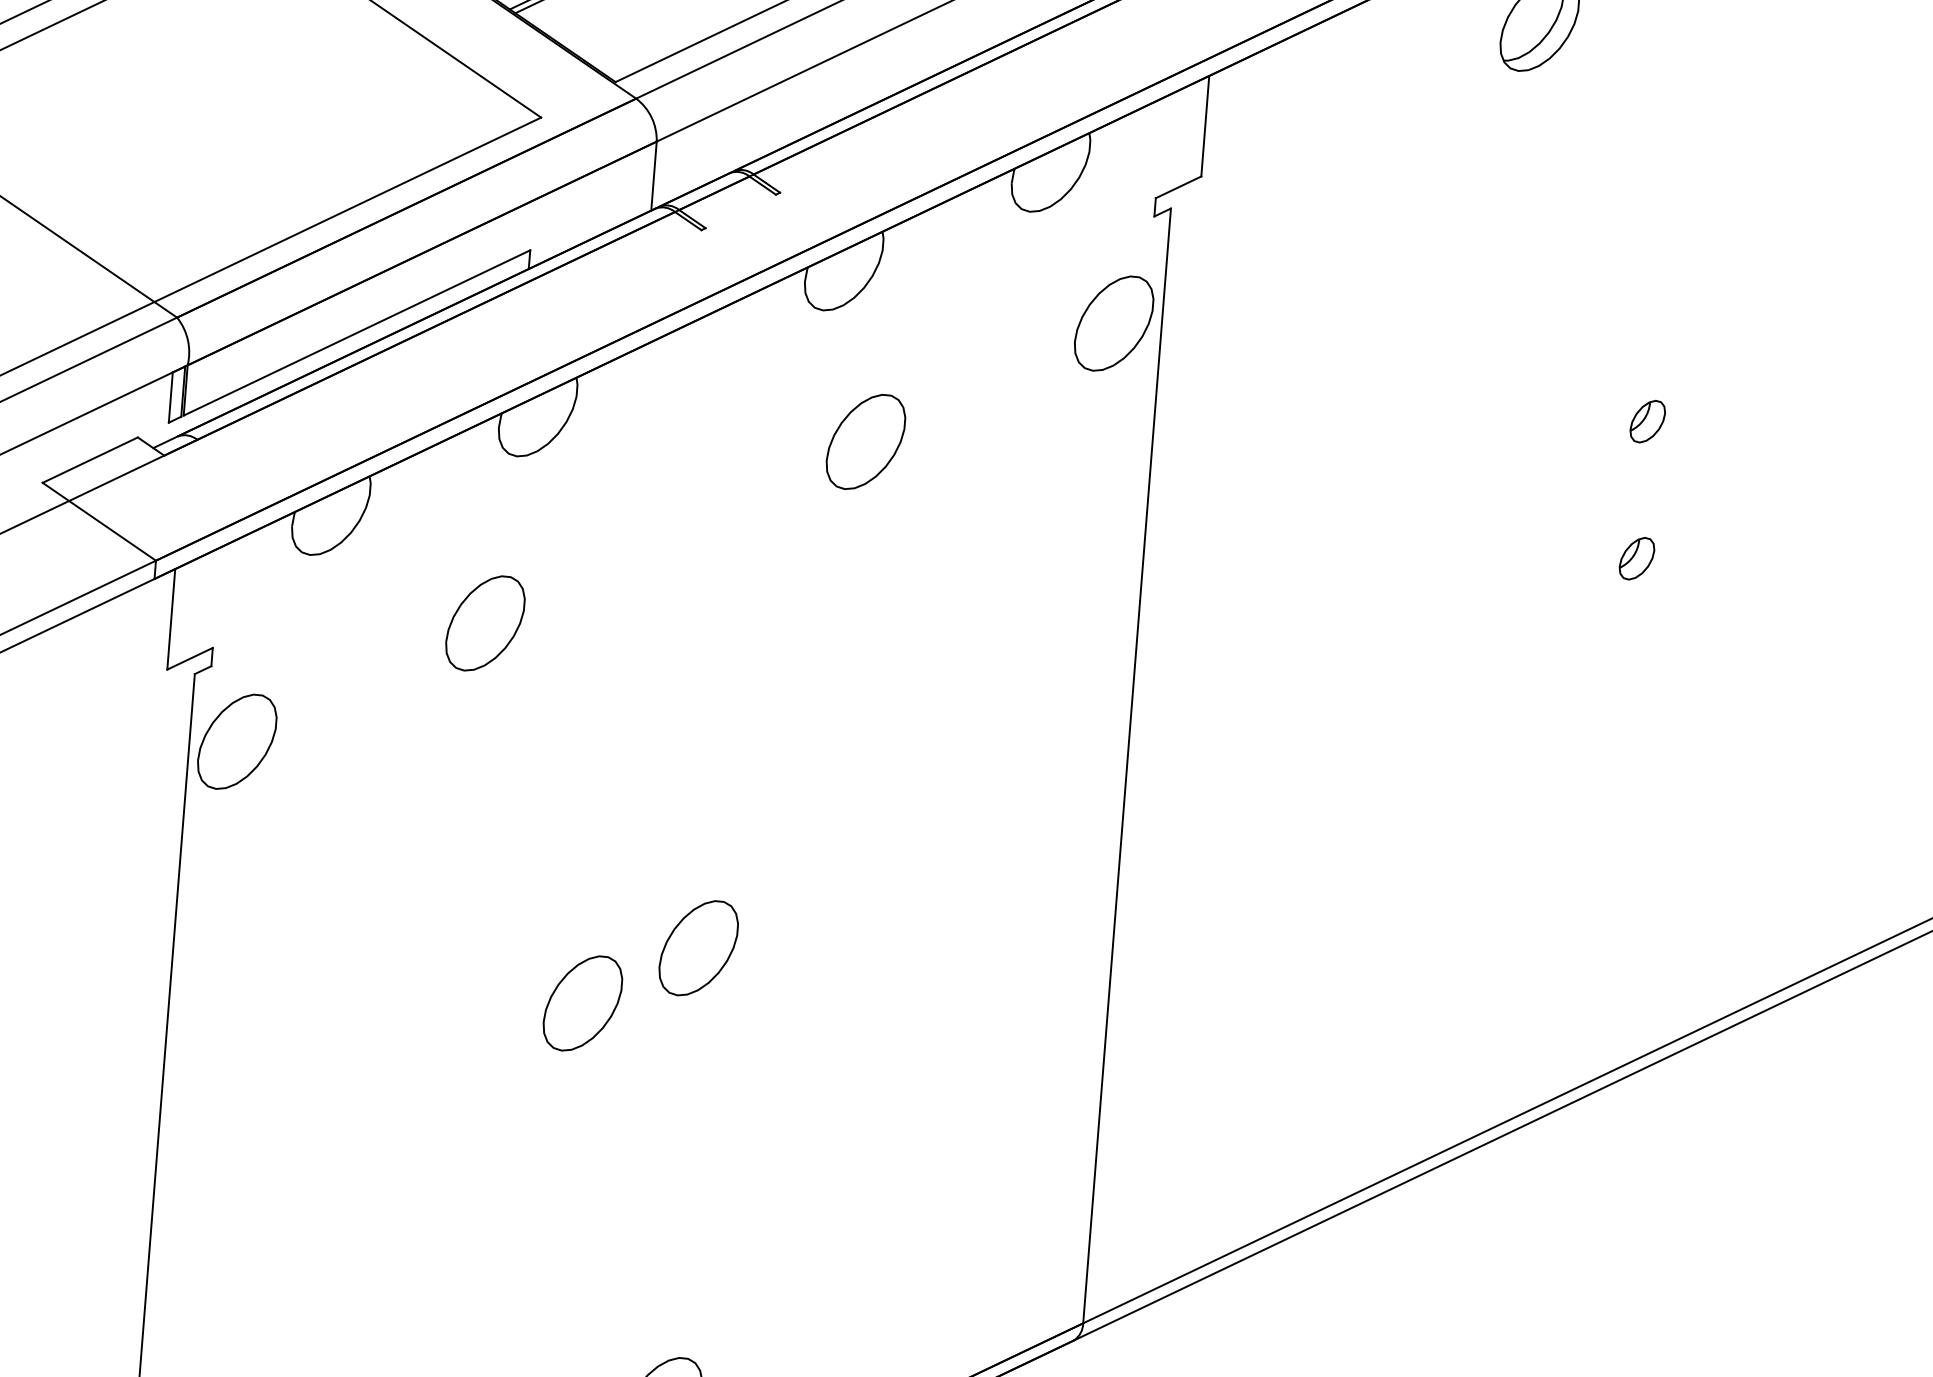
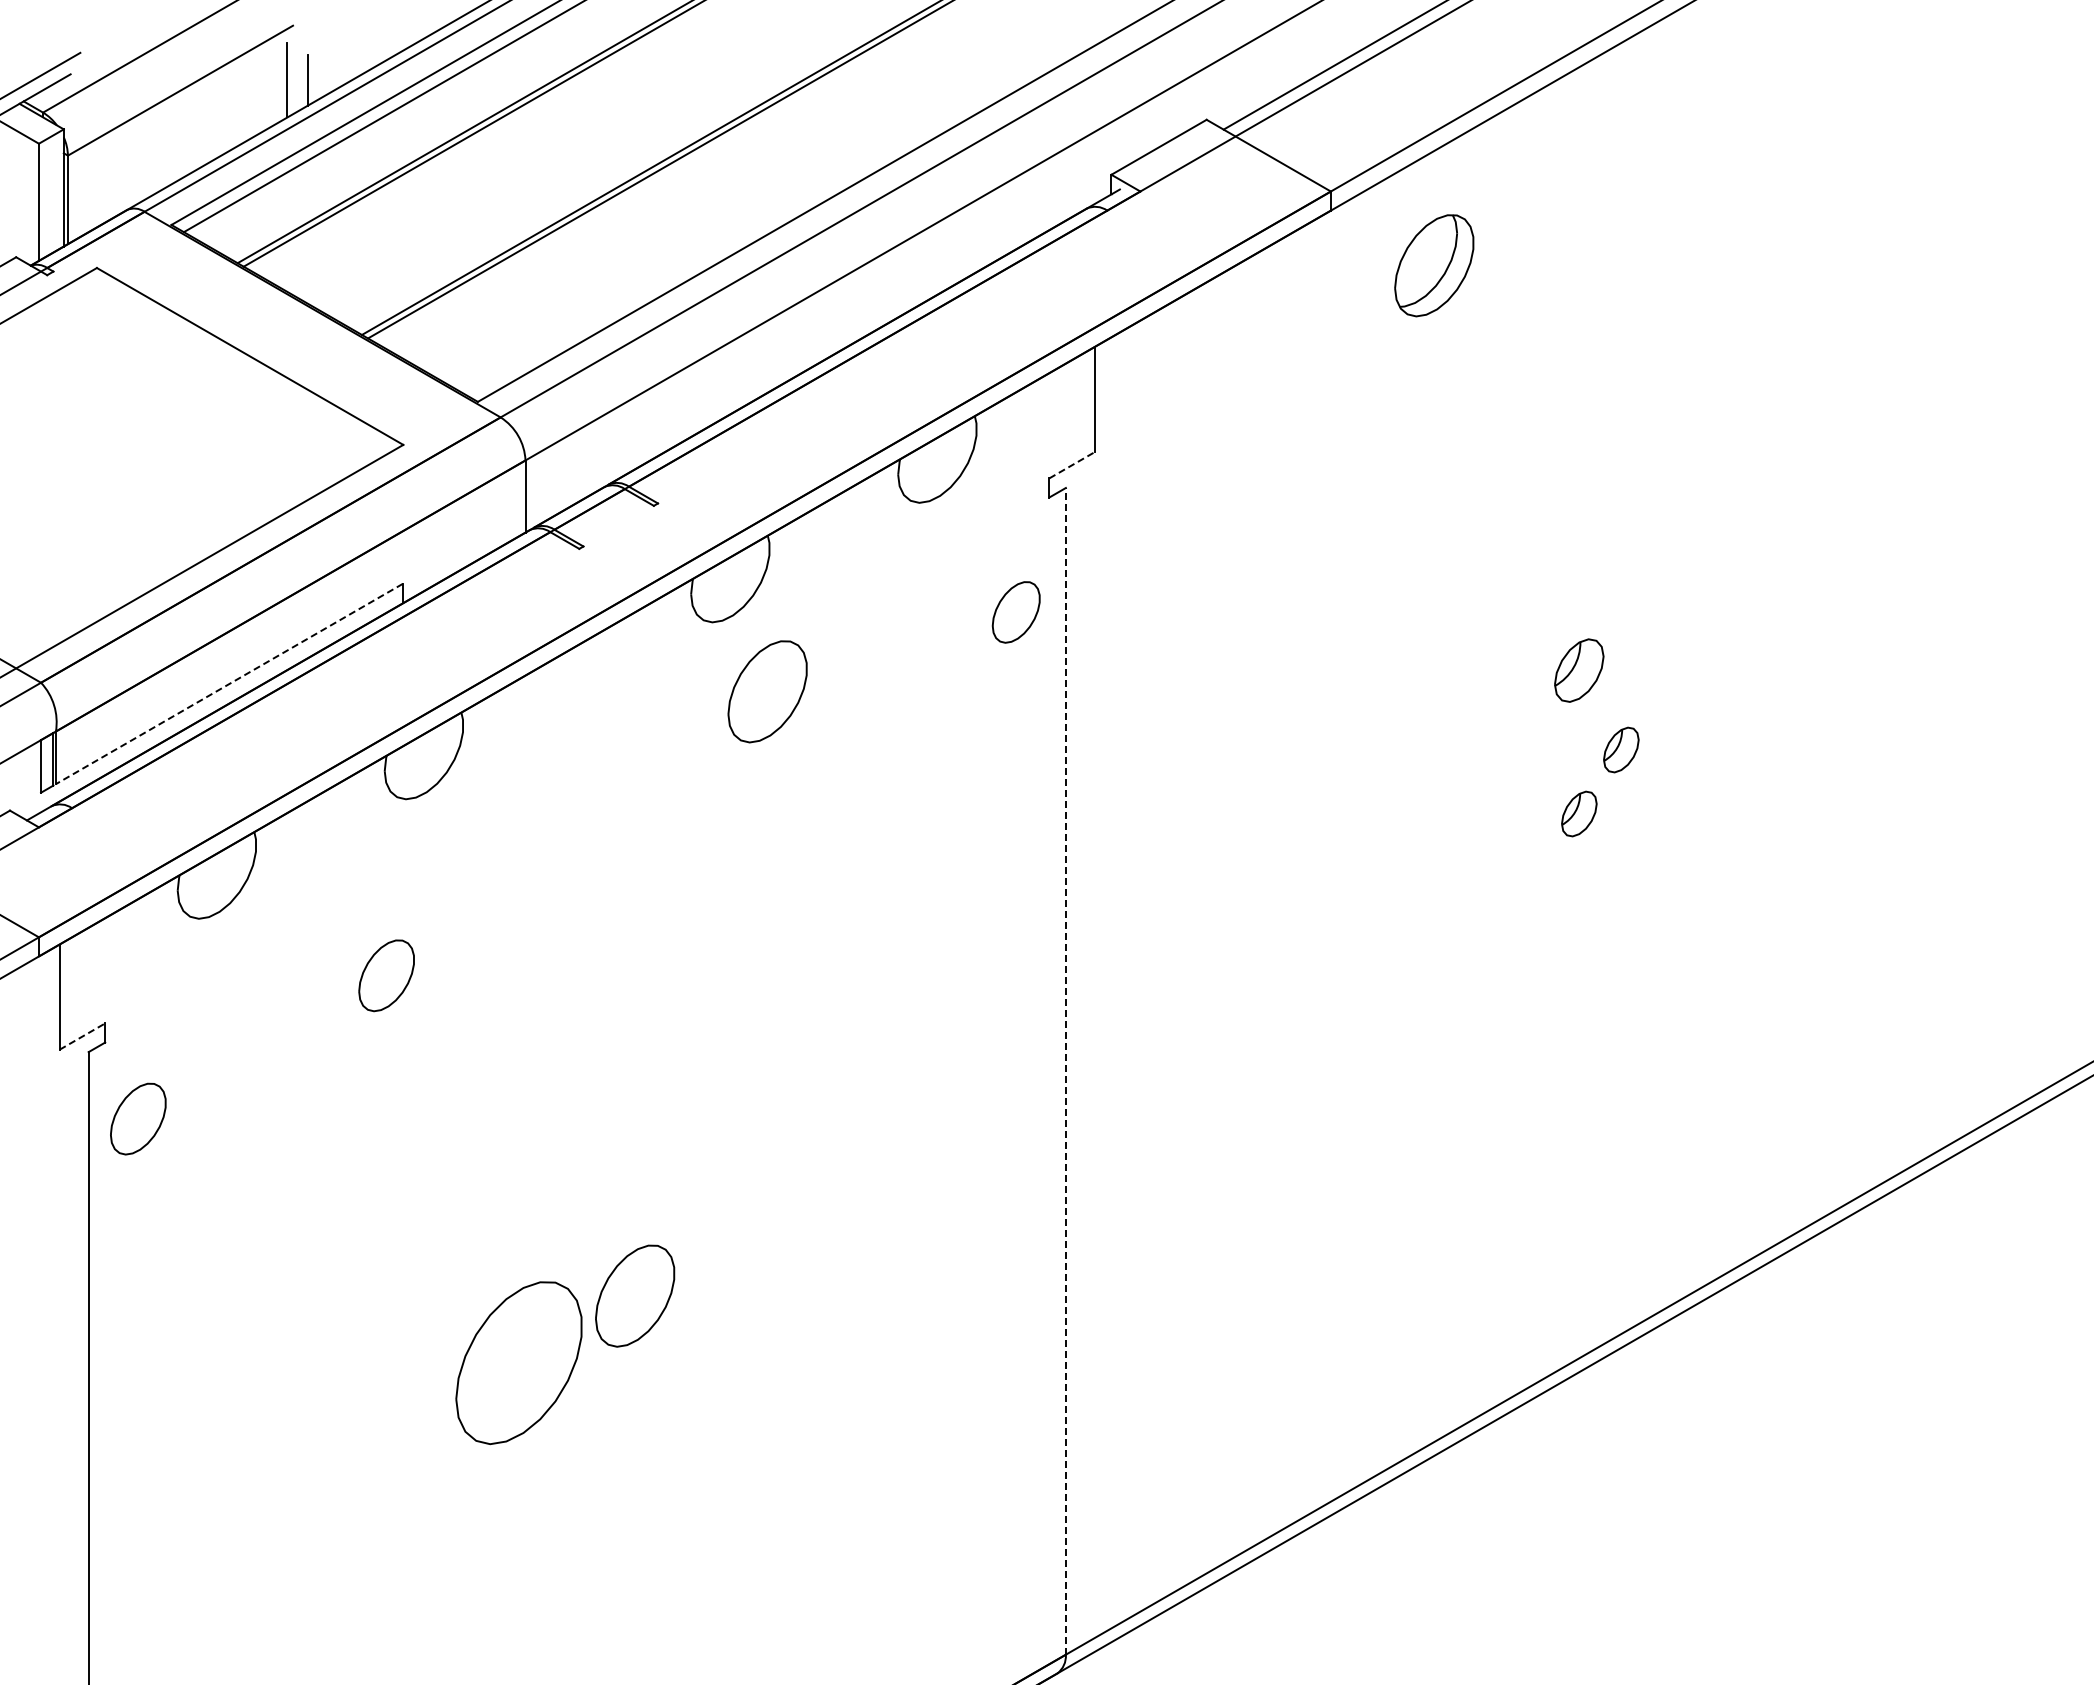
line: (1178, 187) -> (1072, 465), solid -> dashed
part: (1114, 323) -> (1016, 612), size x0.6
line: (356, 333) -> (228, 684), solid -> dashed
part: (1647, 421) -> (1579, 670), size x1.4
part: (865, 441) -> (767, 691), moved
part: (1682, 500) -> (1621, 749), added
part: (485, 623) -> (386, 975), size x0.7
line: (190, 658) -> (82, 1036), solid -> dashed
part: (237, 741) -> (138, 1118), size x0.7
line: (1126, 765) -> (1065, 1070), solid -> dashed
part: (583, 1003) -> (519, 1362), size x1.6

